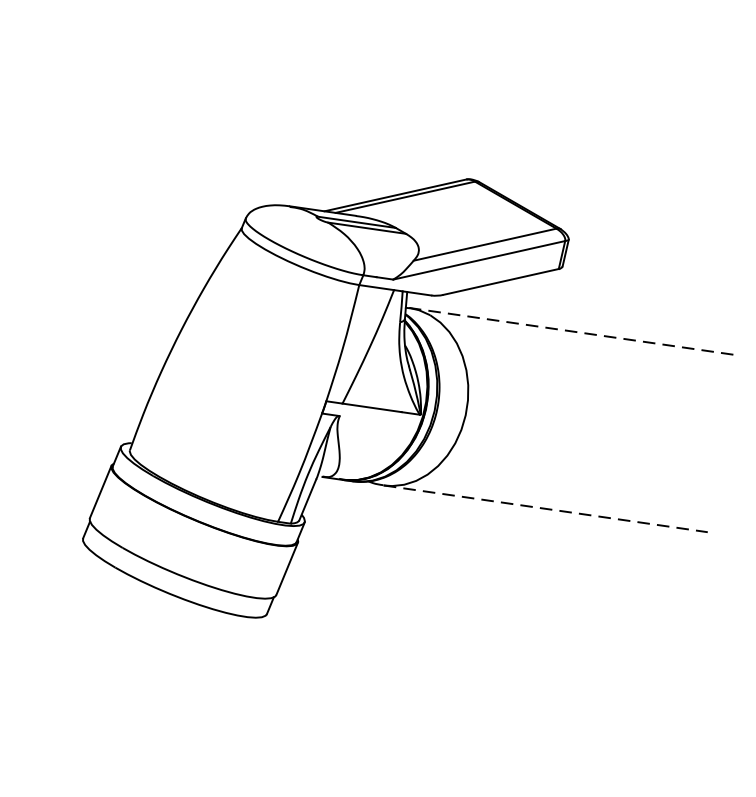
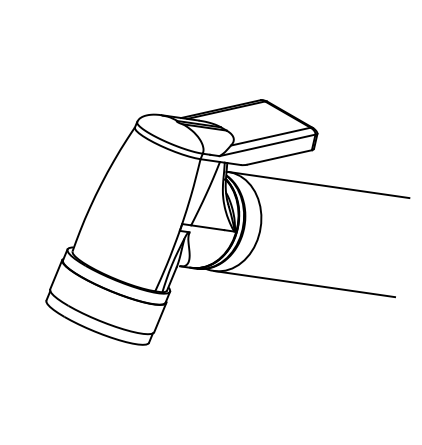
line: (570, 330) -> (318, 184), dashed -> solid
line: (547, 509) -> (305, 284), dashed -> solid

